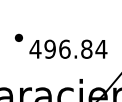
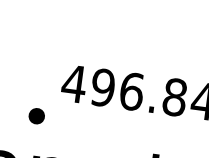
part: (18, 37) -> (35, 115), moved

